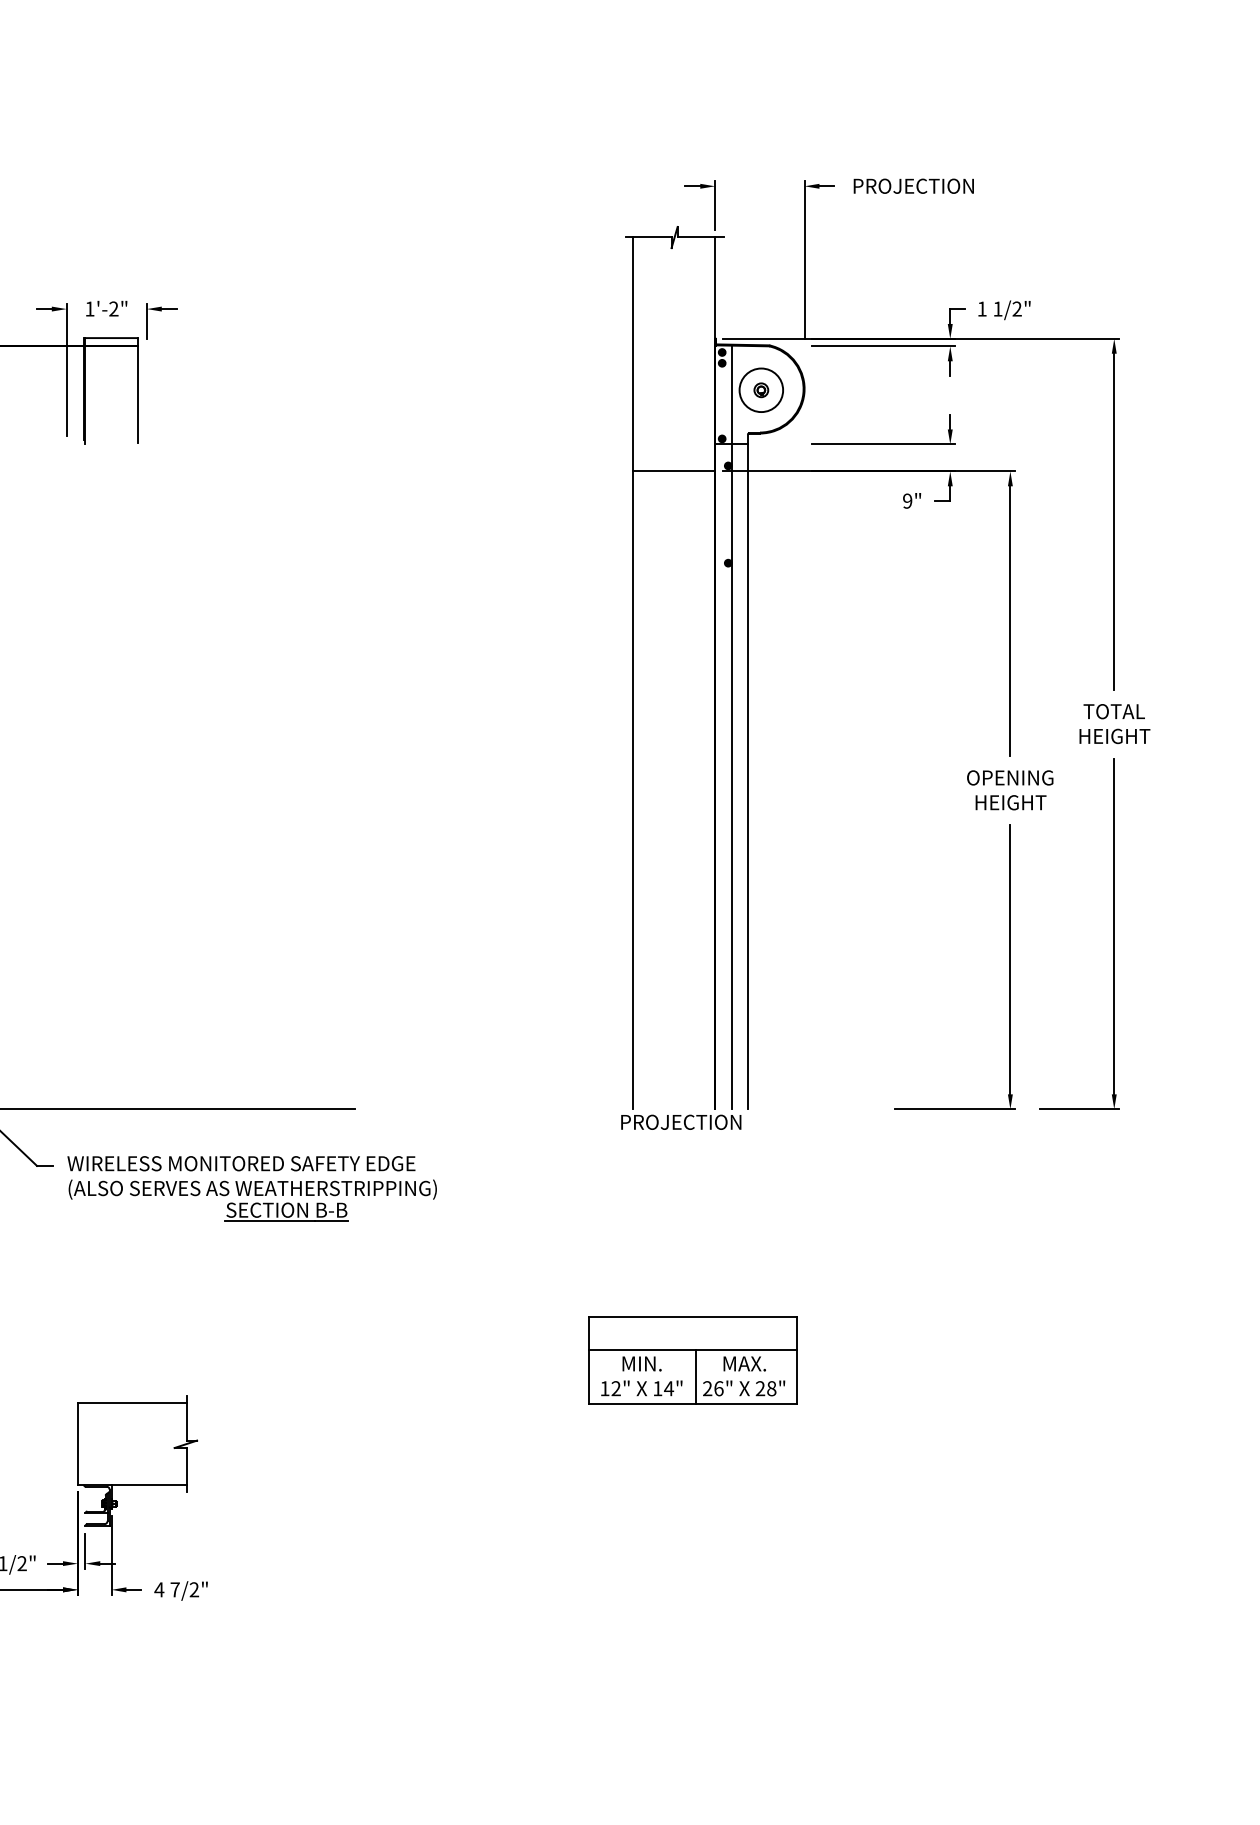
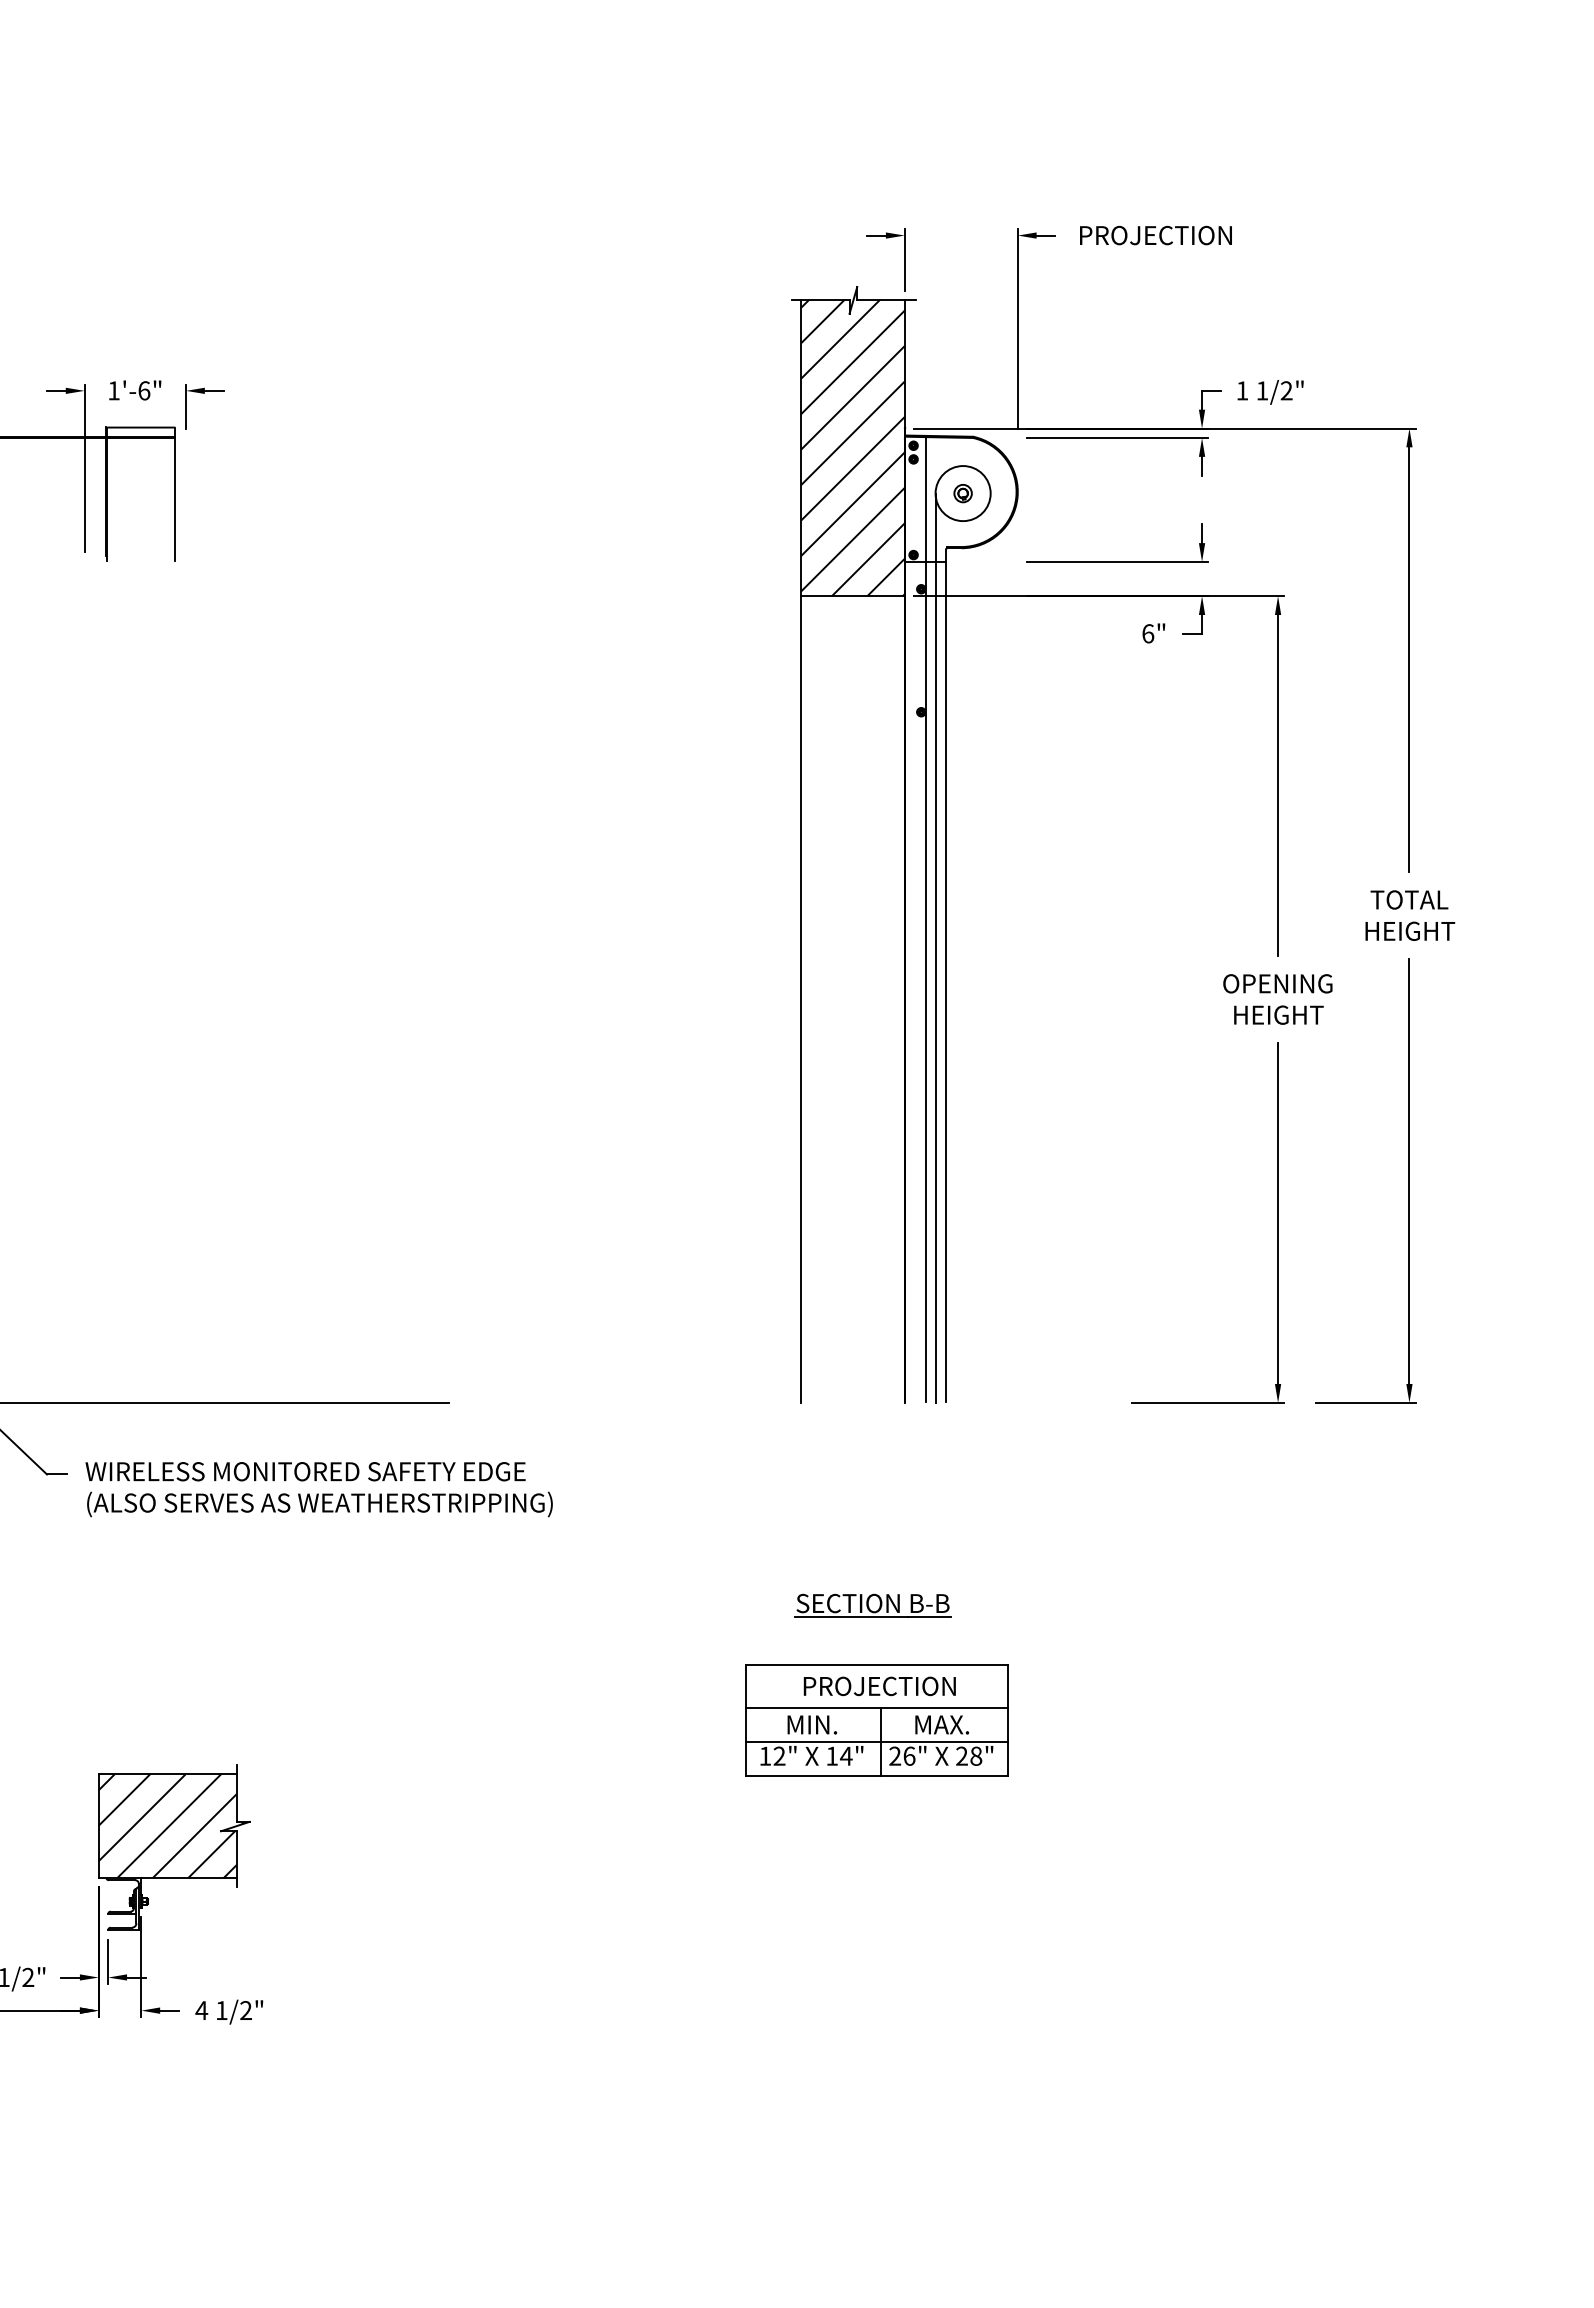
text: (114, 308) -> (144, 390), 1'-2" -> 1'-6"
hatch: (673, 349) -> (852, 441), added
text: (907, 500) -> (1148, 633), 9" -> 6"
line: (739, 749) -> (935, 947), added
text: (681, 1122) -> (879, 1686), moved
part: (286, 1211) -> (872, 1605), moved
line: (692, 1377) -> (876, 1741), added
hatch: (135, 1443) -> (171, 1825), added
text: (174, 1589) -> (221, 2010), 7/2" -> 1/2"

